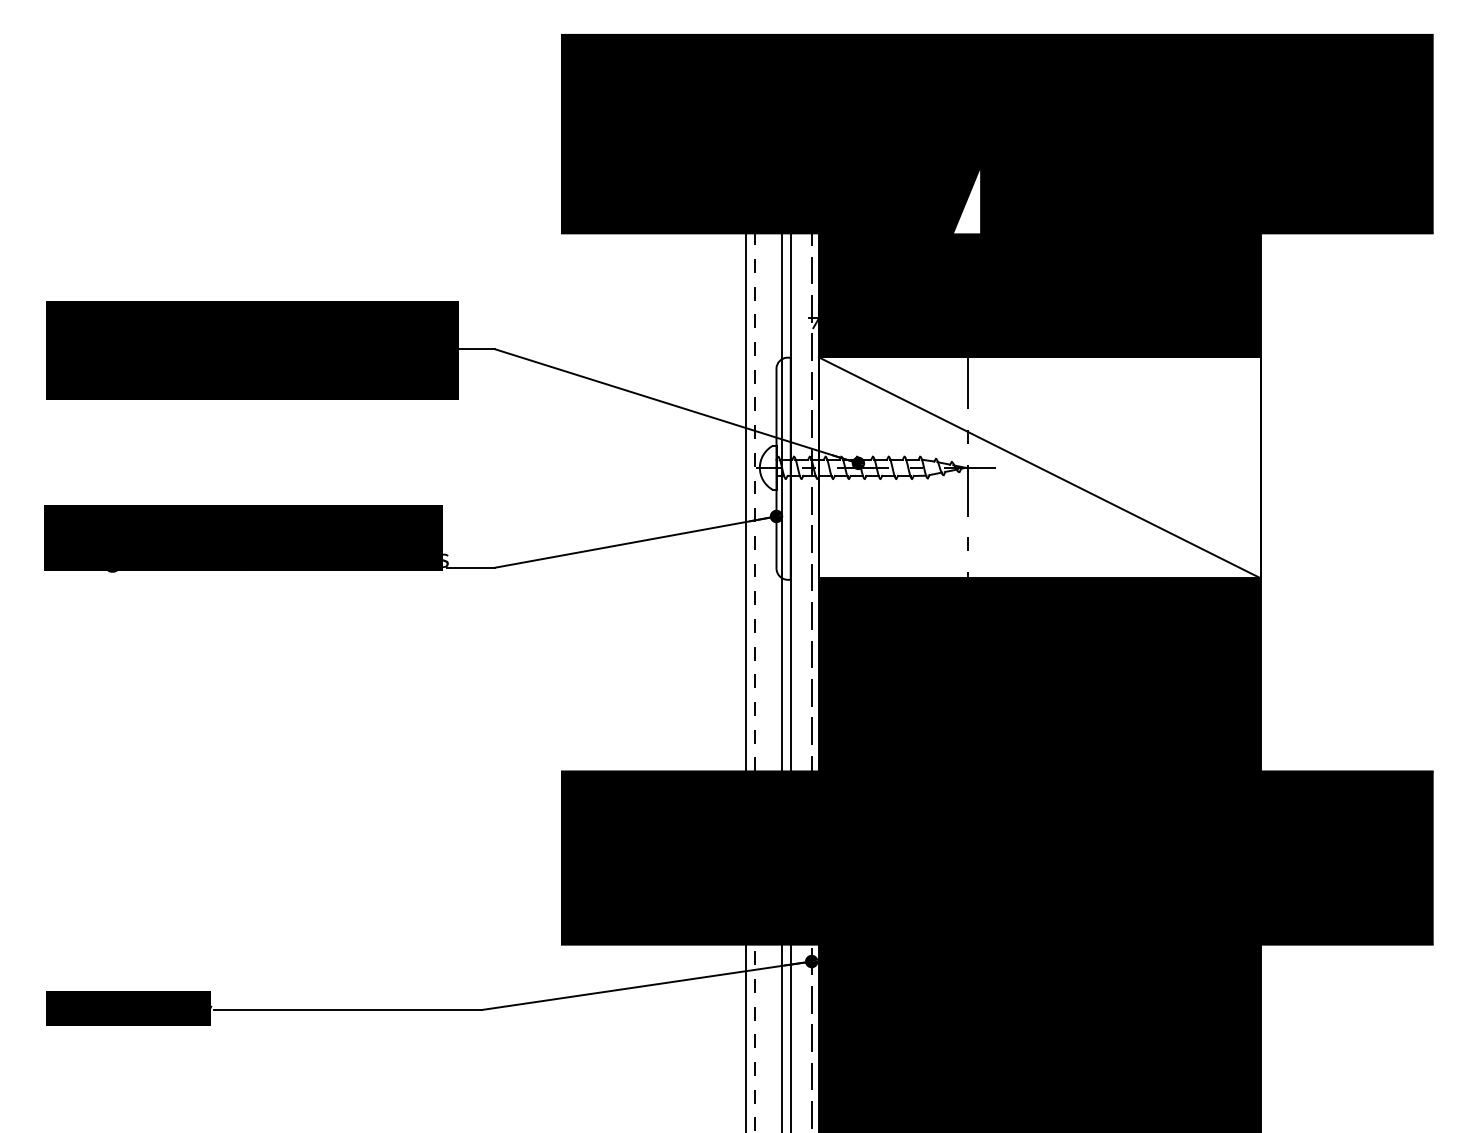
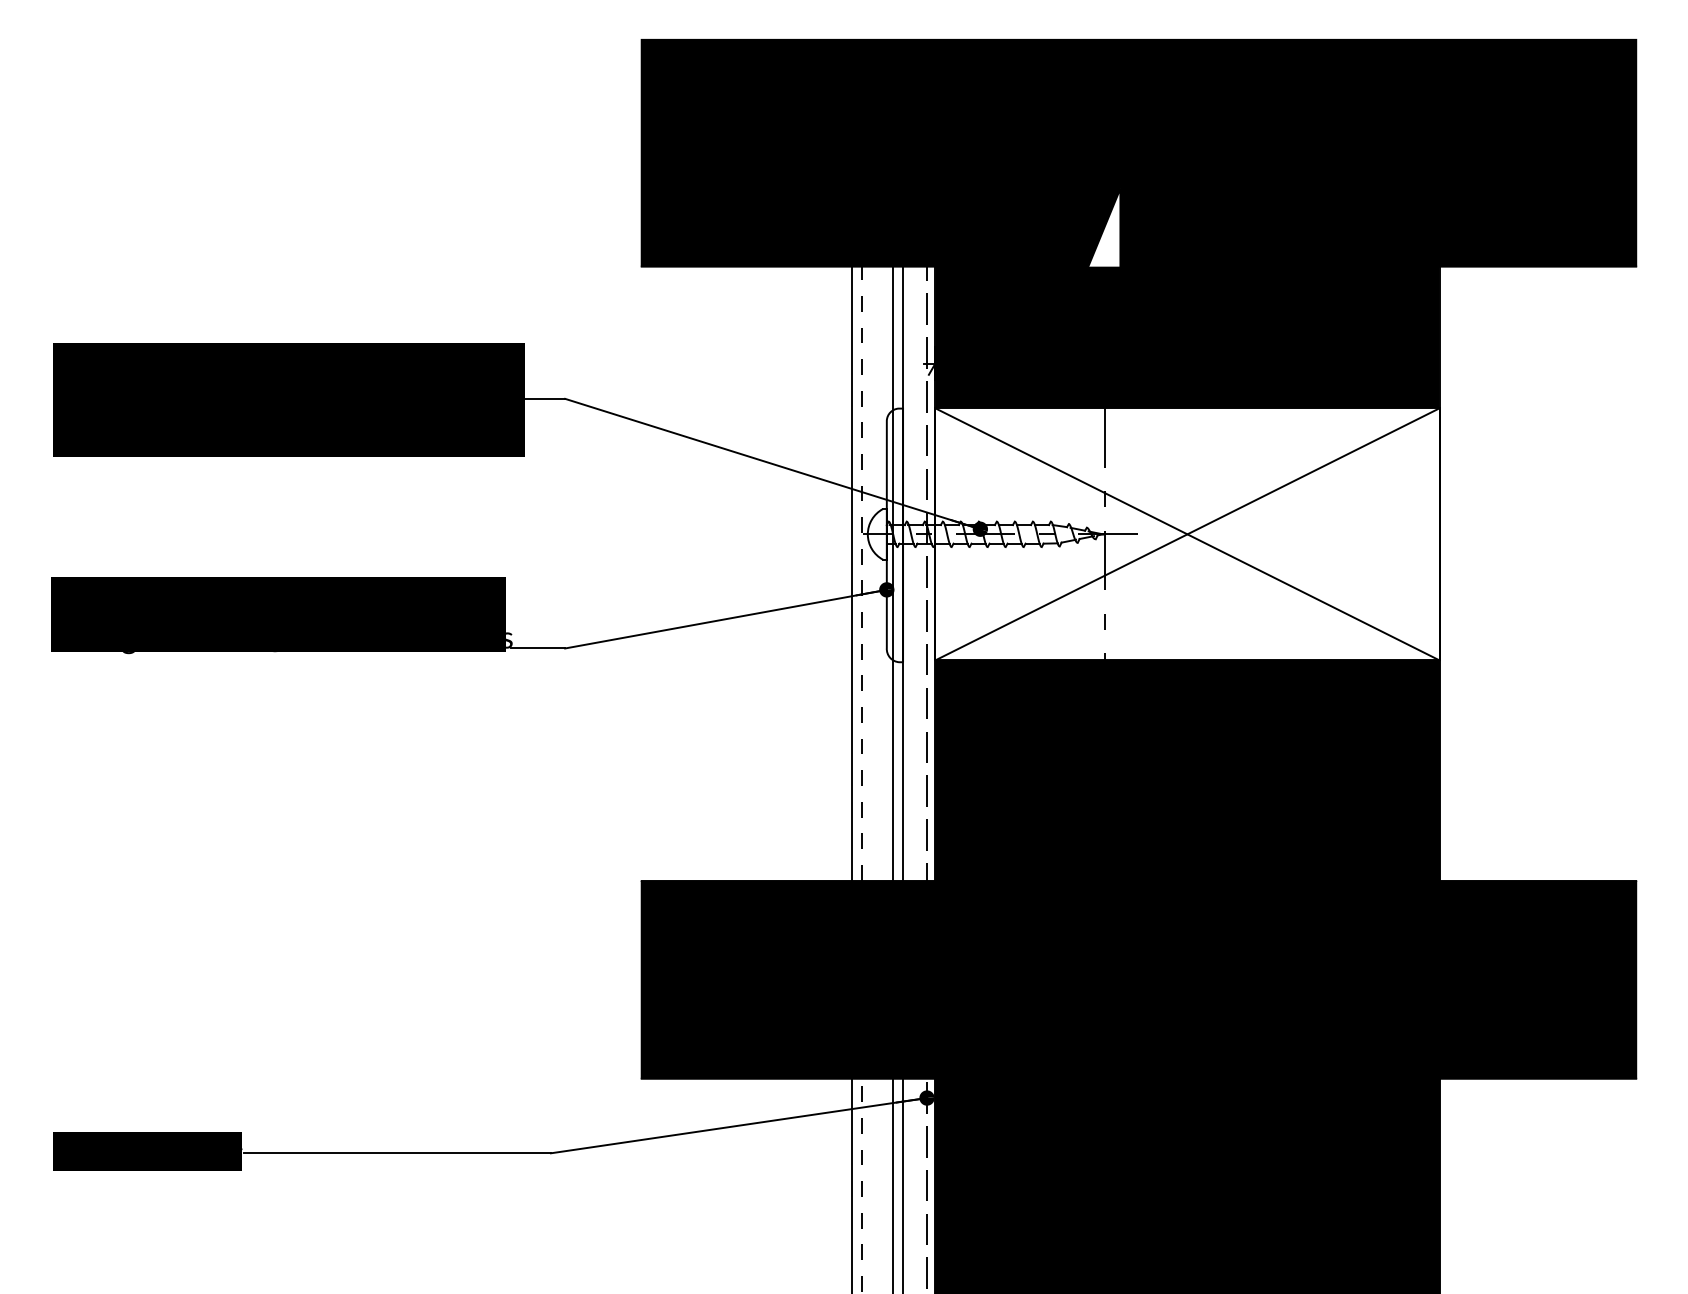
line: (1039, 467) -> (1187, 533), added

